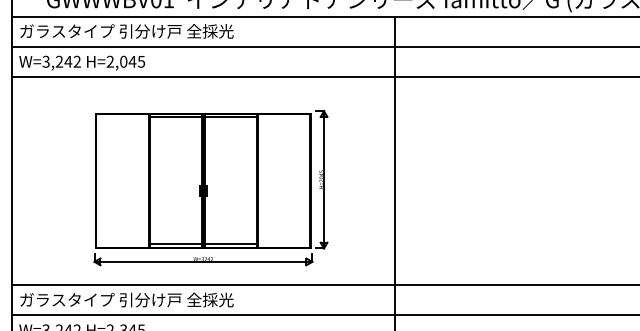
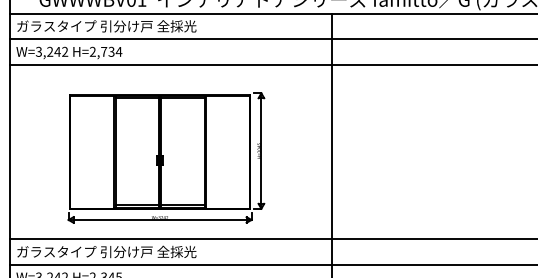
text: (132, 61) -> (111, 51), H=2,045 -> H=2,734
part: (211, 187) -> (166, 157), moved

